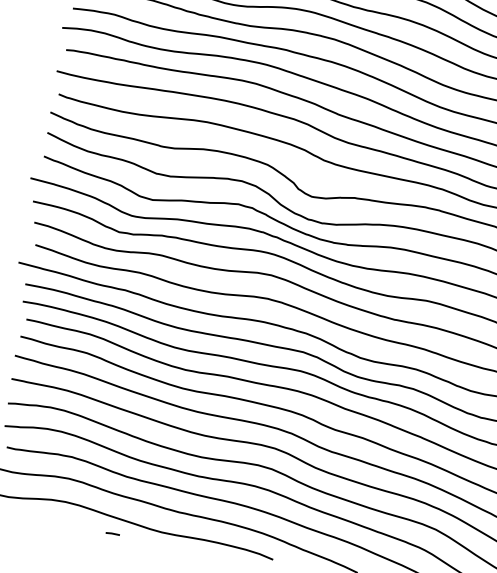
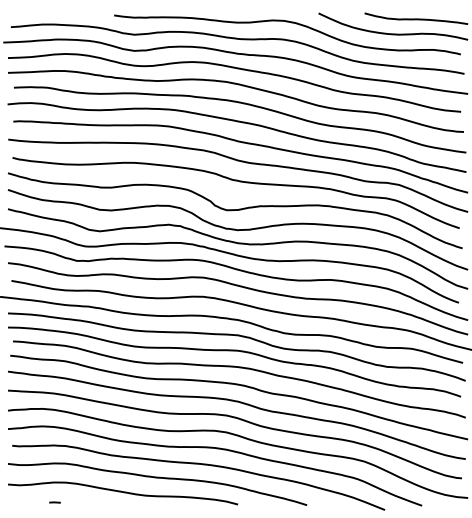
line: (112, 533) -> (54, 502), moved

